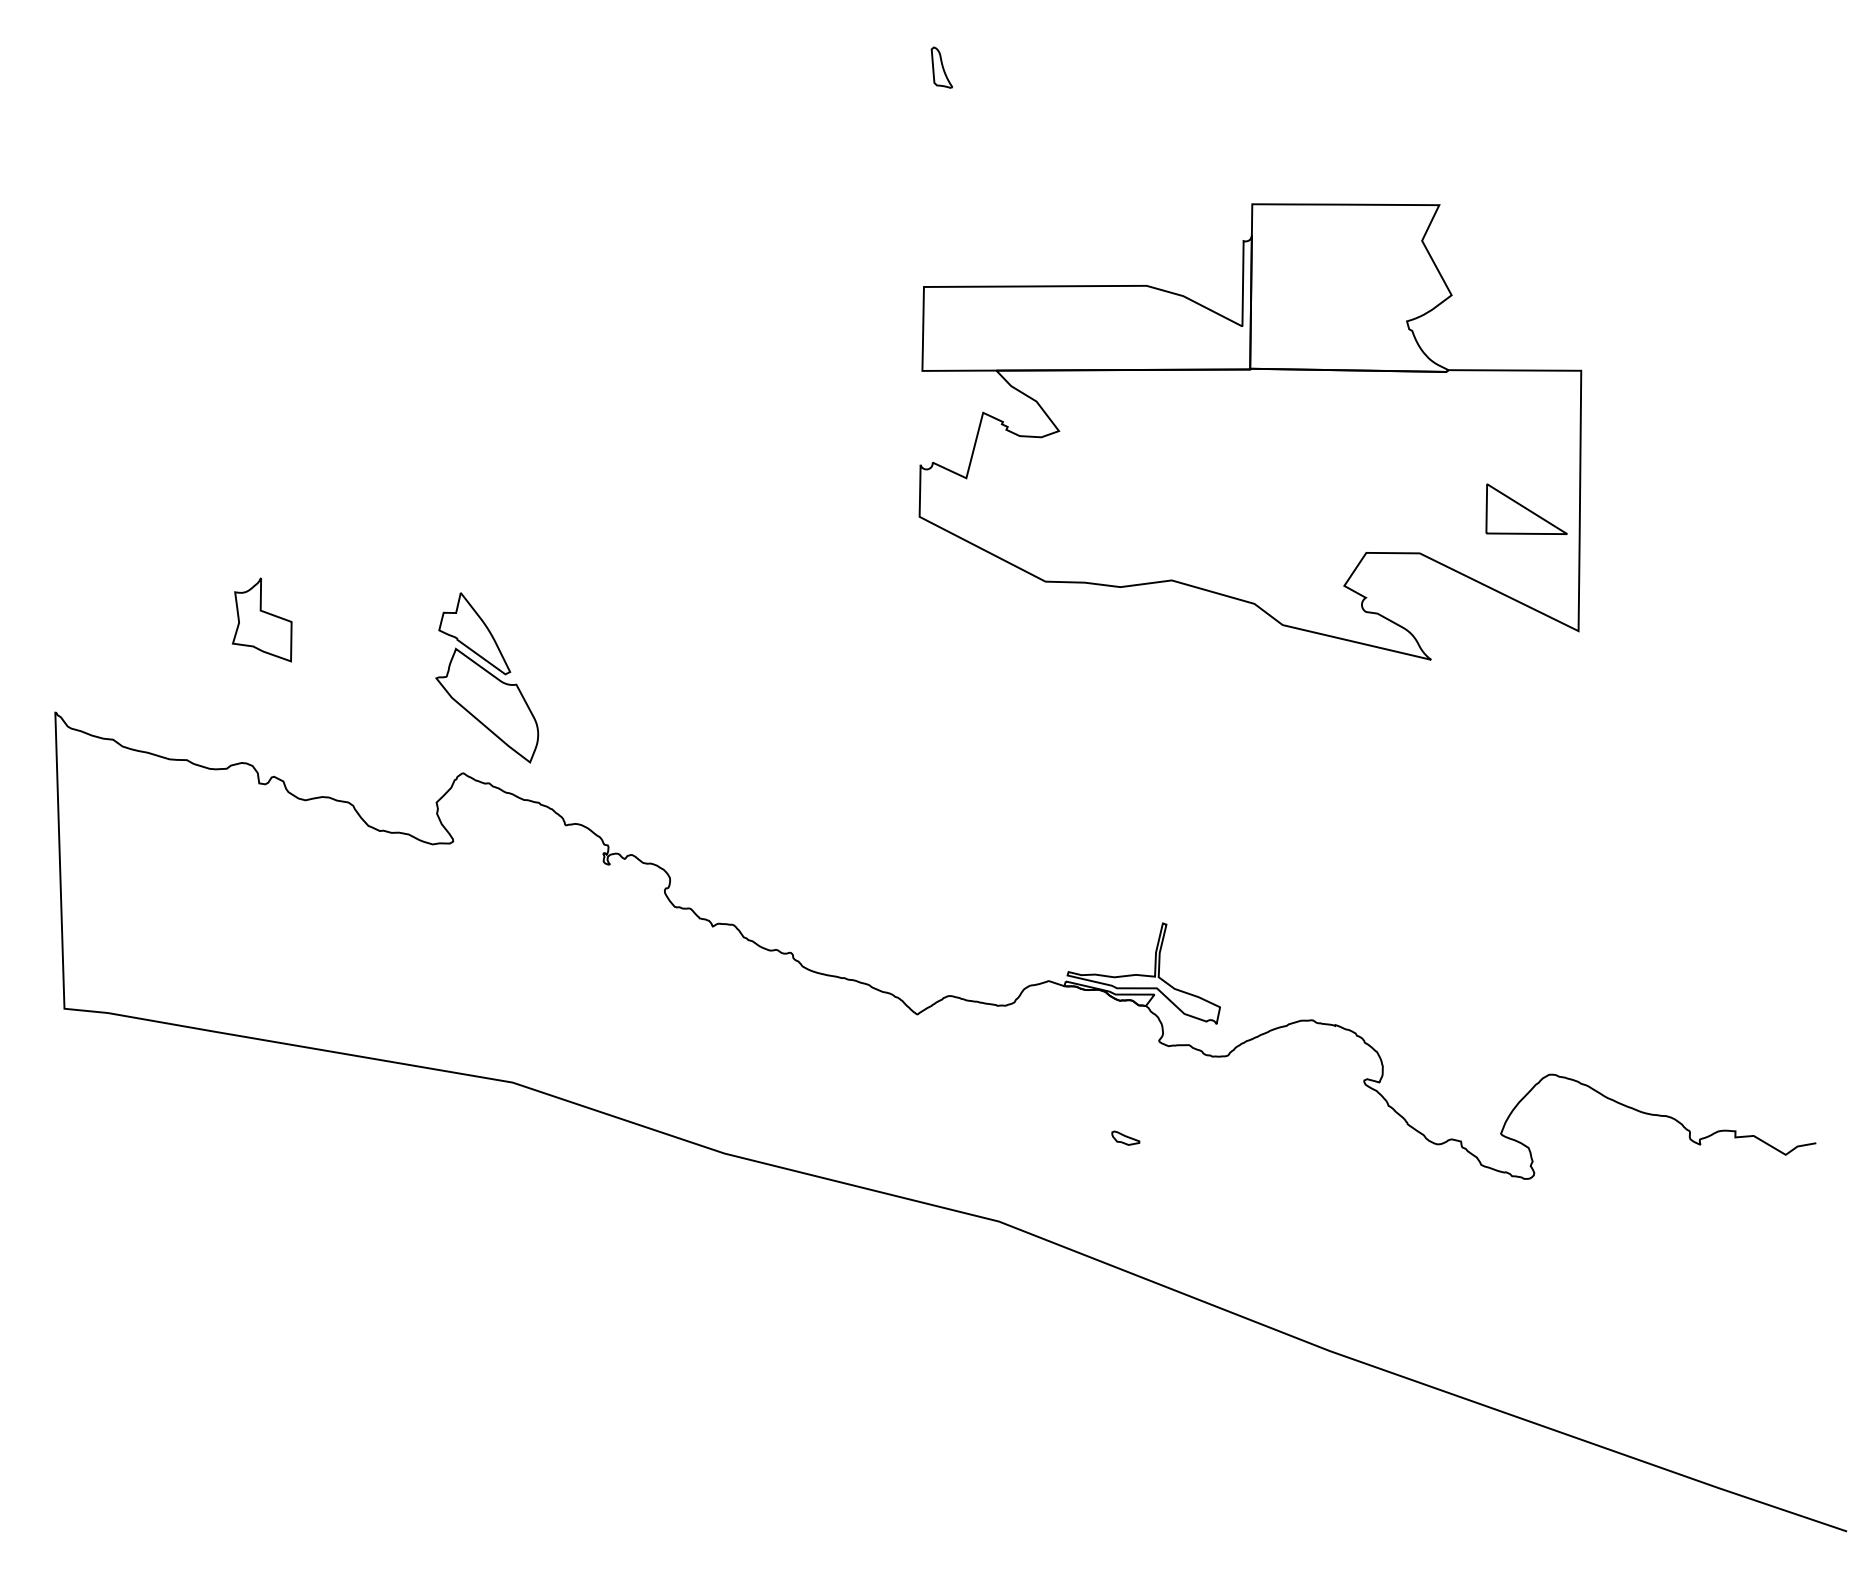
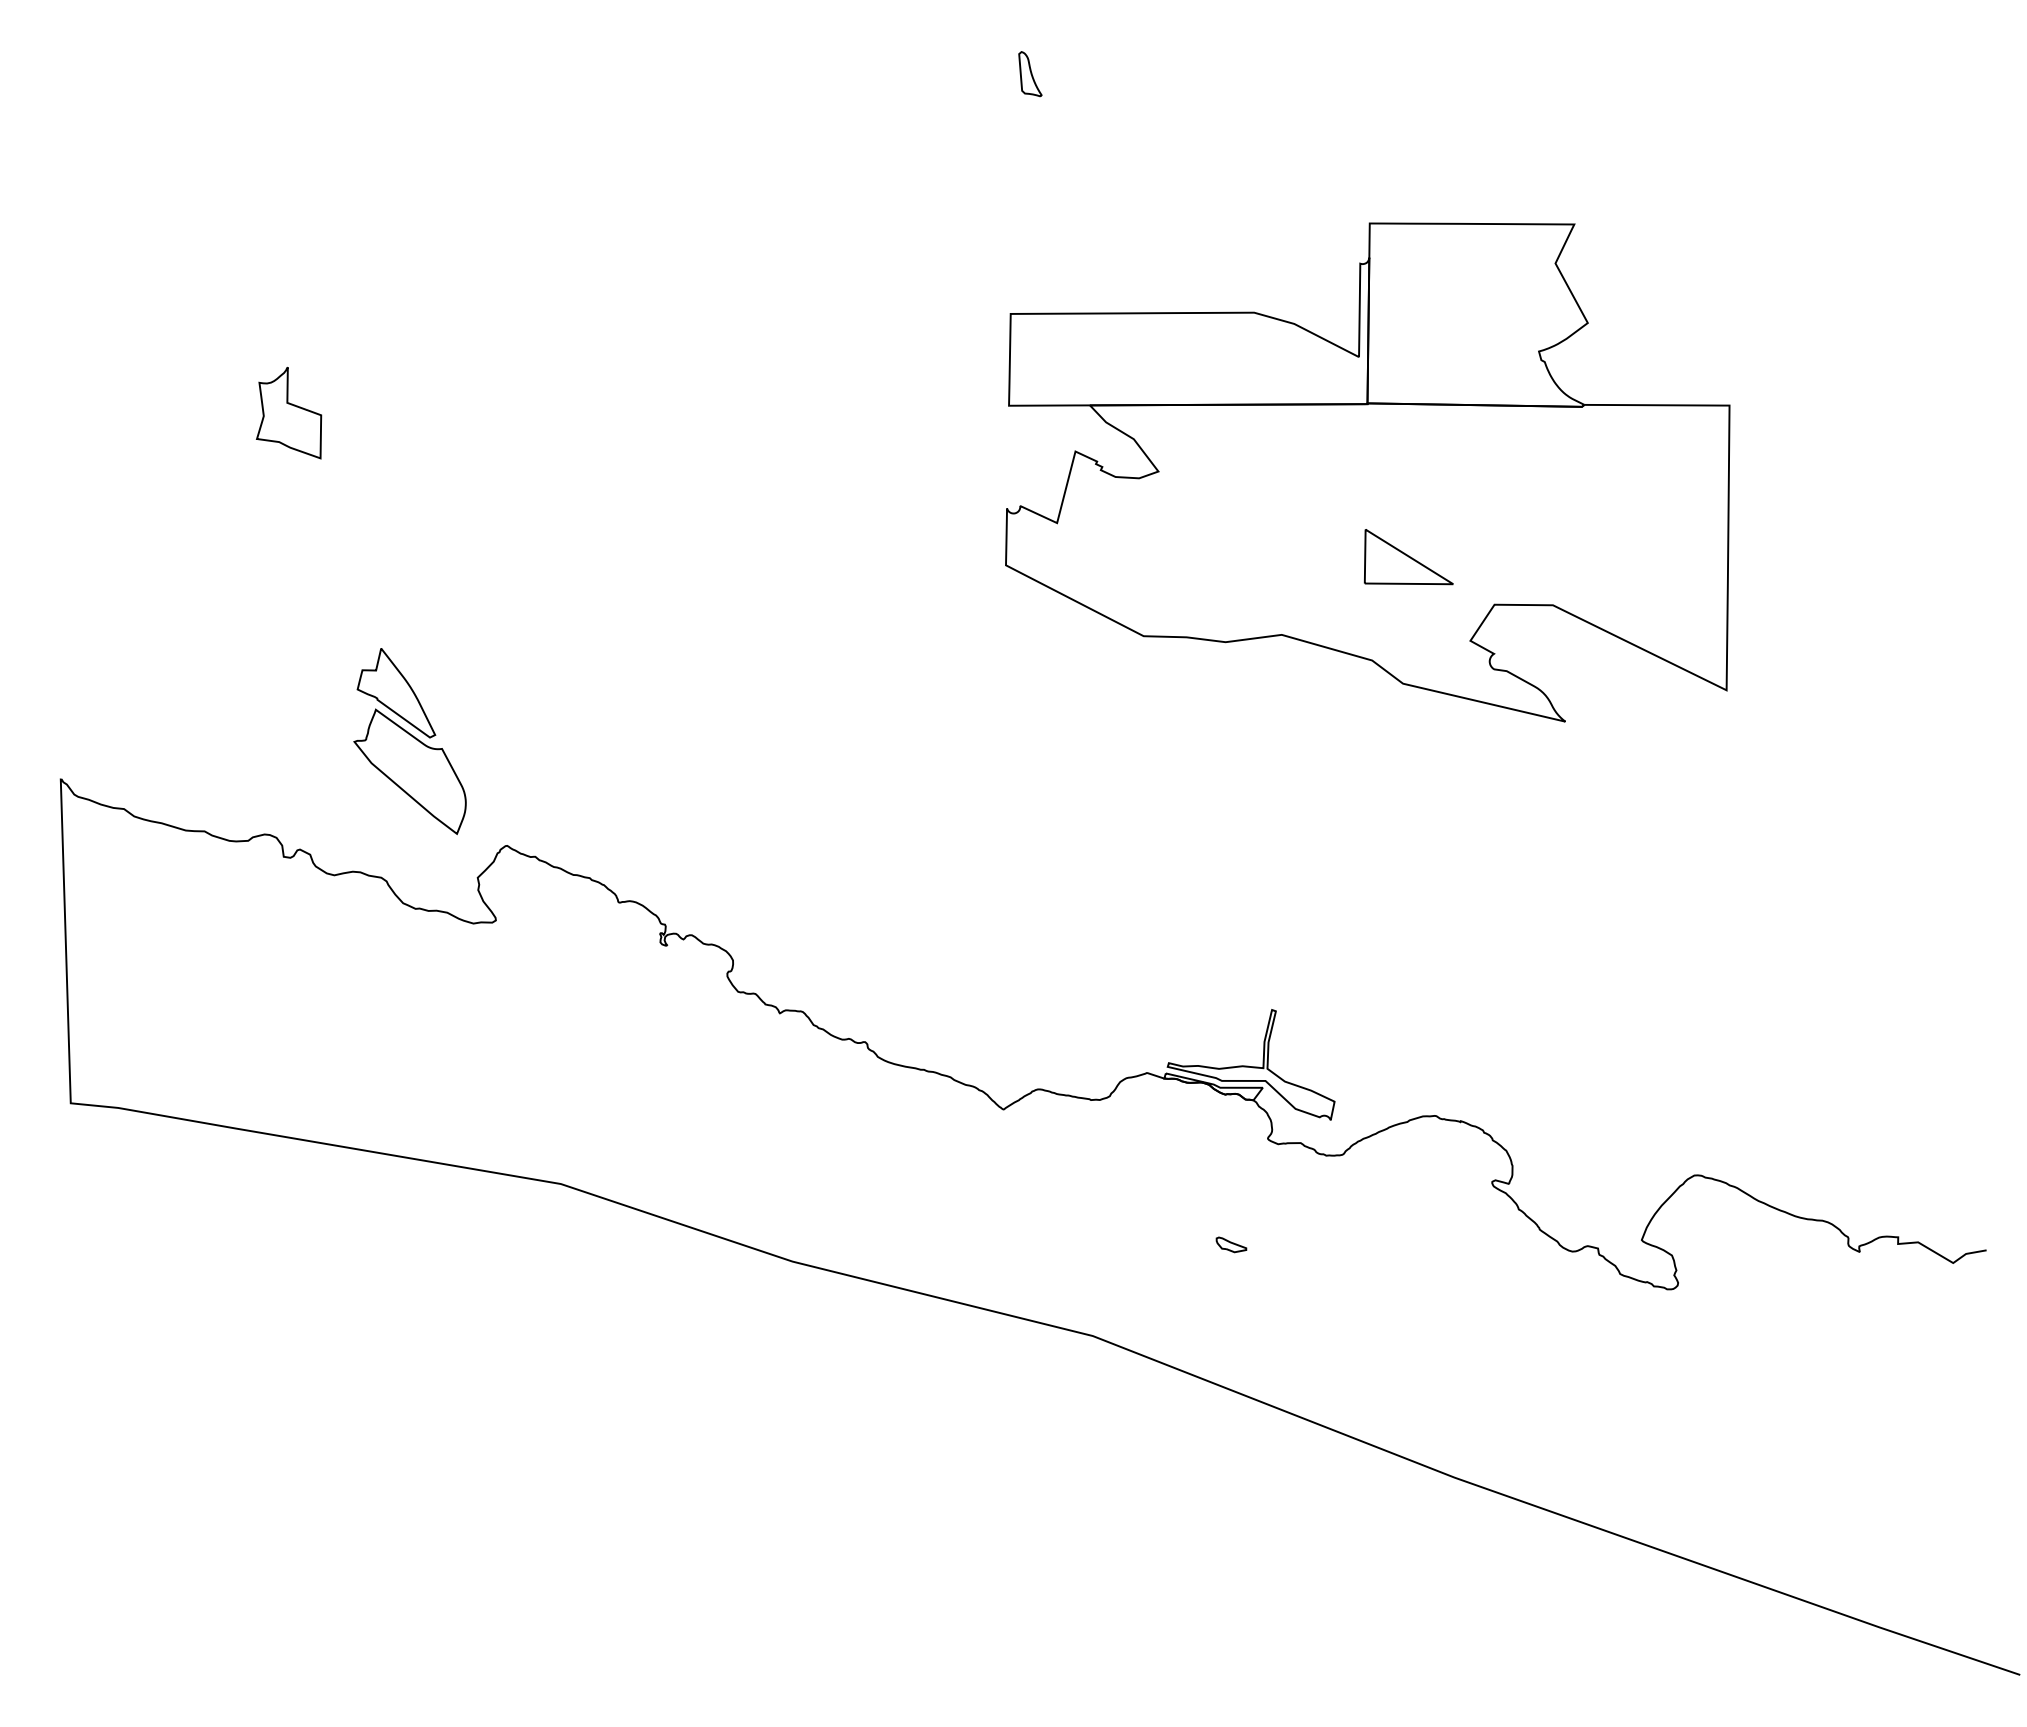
part: (1526, 509) -> (1408, 557), moved
part: (262, 619) -> (289, 412), moved
part: (486, 677) -> (409, 741), moved

